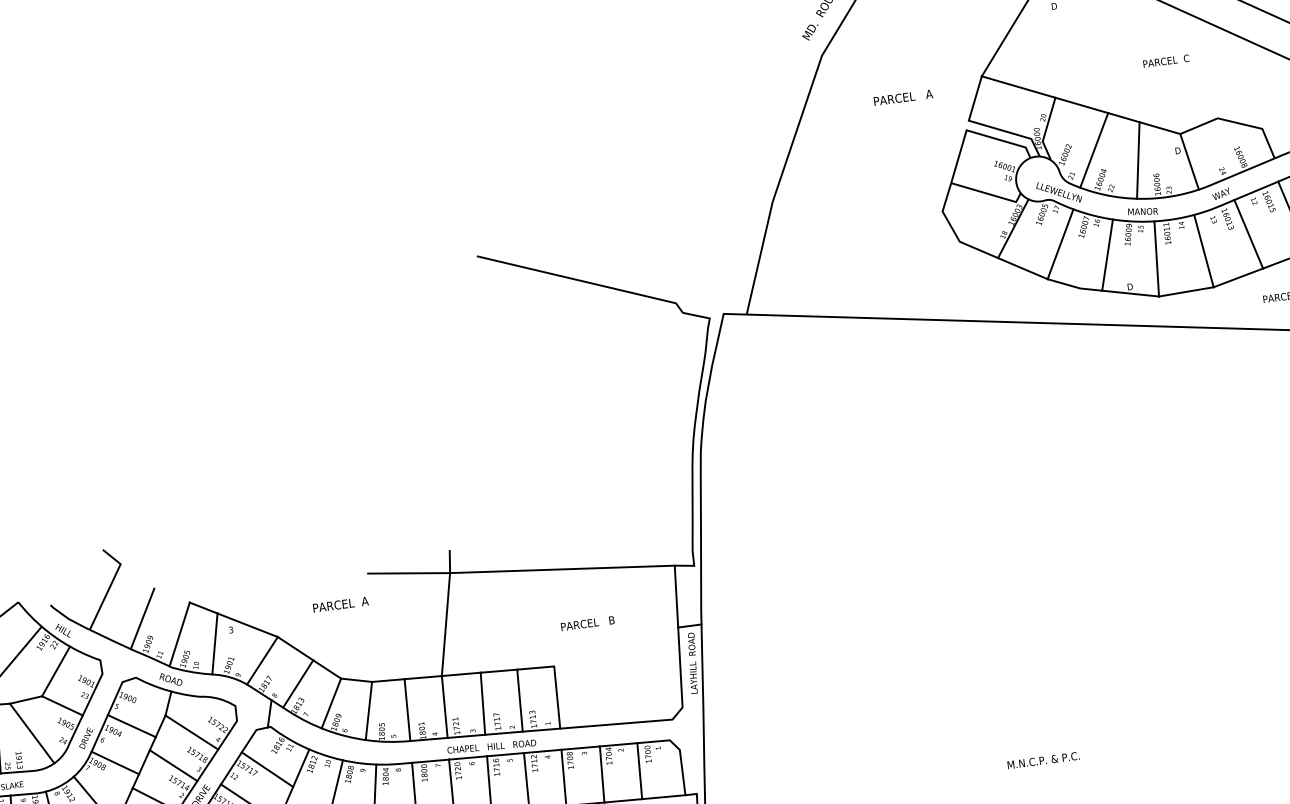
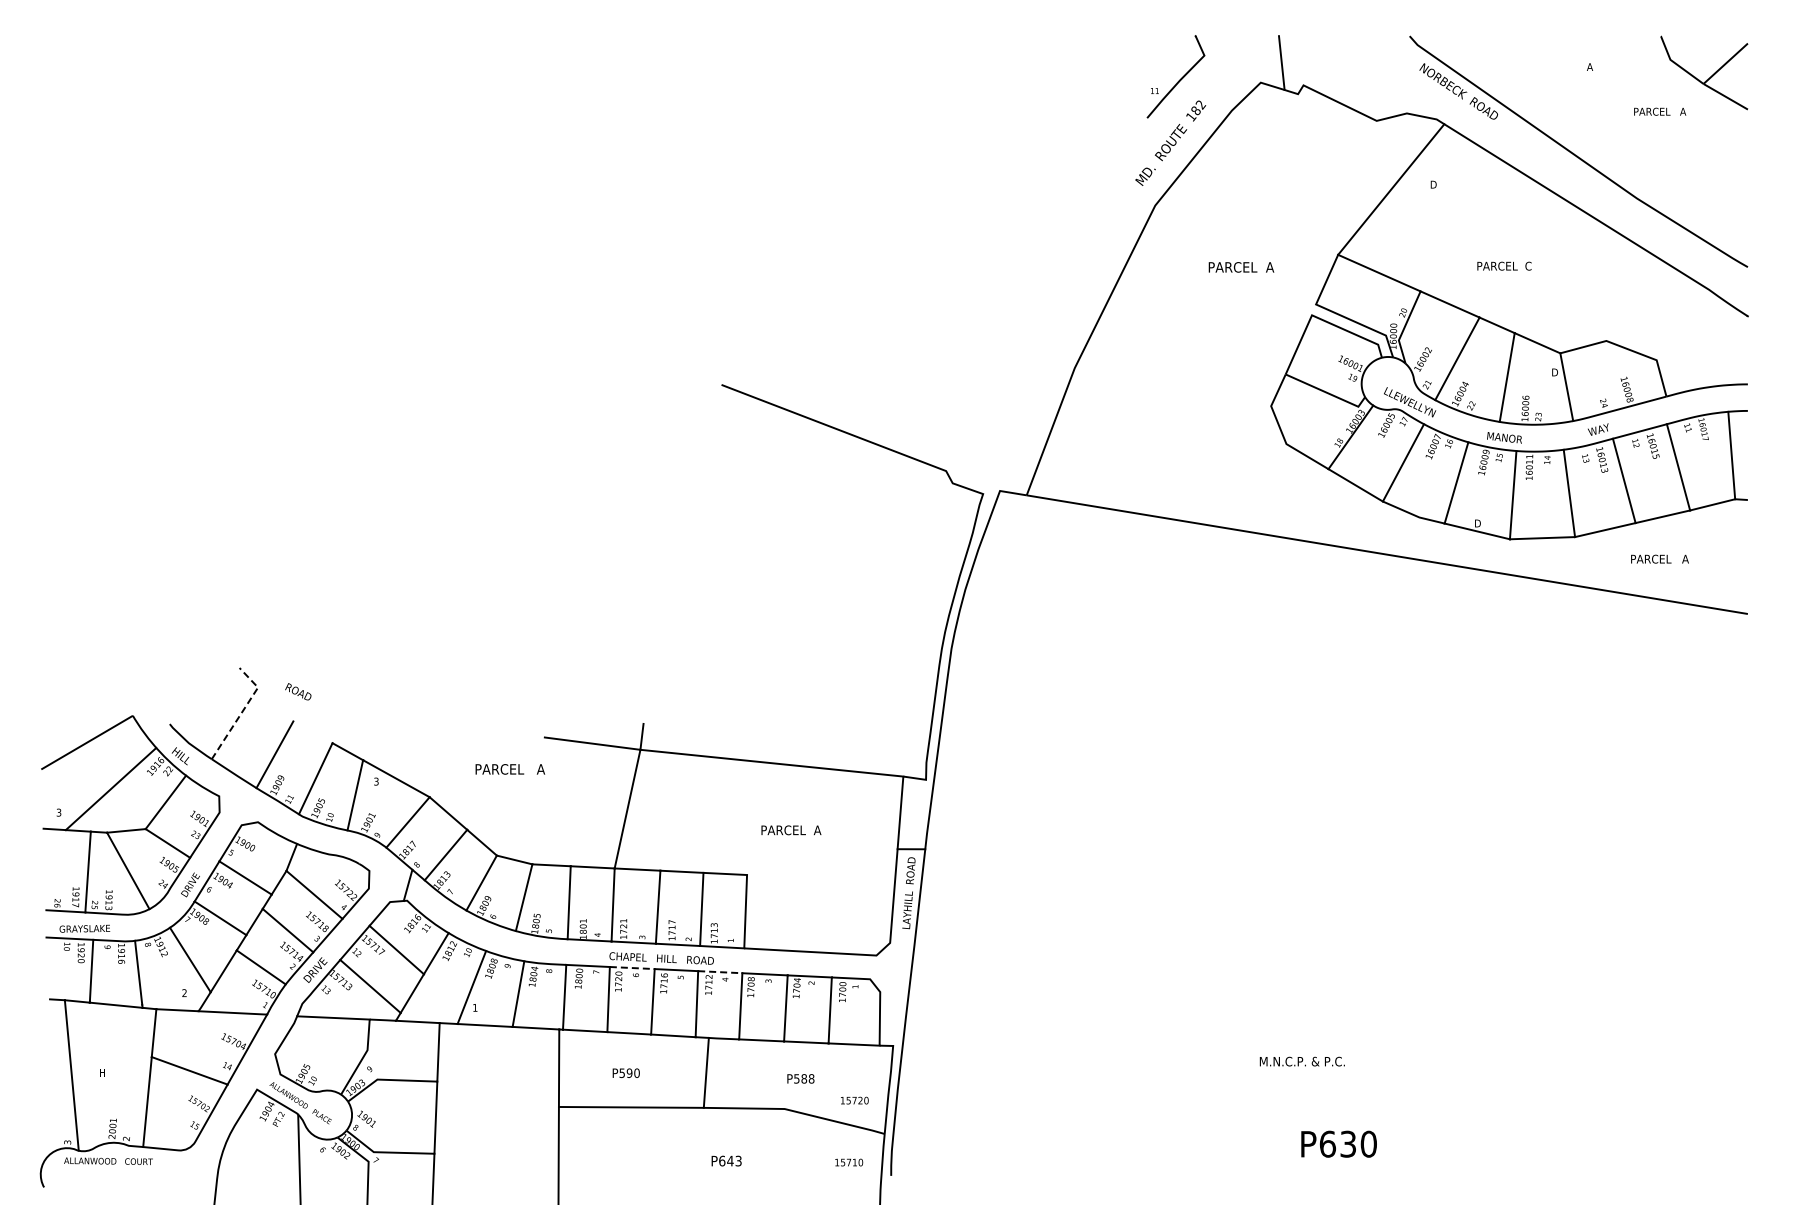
text: (1166, 60) -> (1504, 265), moved
text: (927, 94) -> (1272, 267), PARCEL   A -> PARCEL  A
line: (110, 586) -> (242, 711), solid -> dashed
text: (366, 601) -> (538, 769), PARCEL  A -> PARCEL   A
text: (609, 620) -> (818, 830), PARCEL   B -> PARCEL  A
text: (170, 679) -> (298, 691), moved
line: (542, 751) -> (720, 972), solid -> dashed
line: (468, 758) -> (632, 968), solid -> dashed

